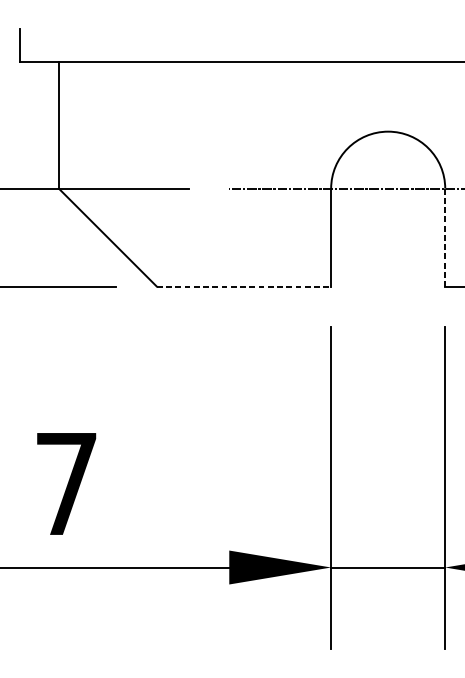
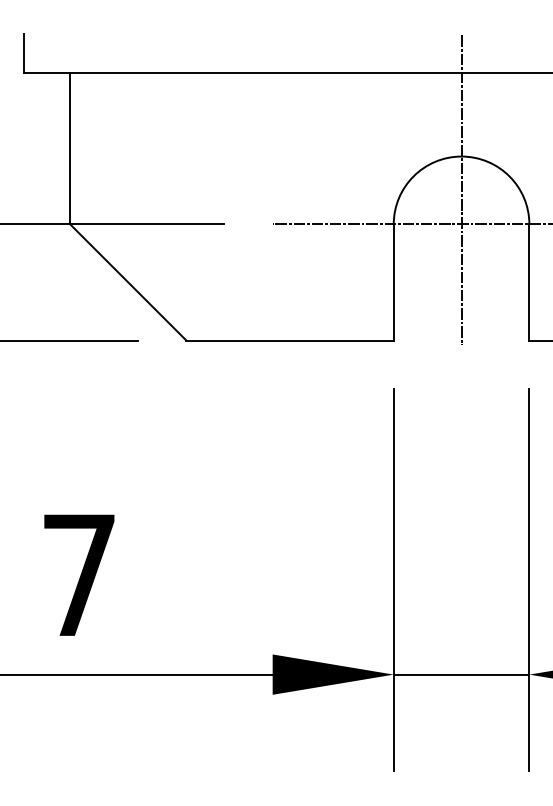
line: (388, 160) -> (461, 190), added
line: (445, 237) -> (529, 282), dashed -> solid
line: (244, 286) -> (290, 340), dashed -> solid

